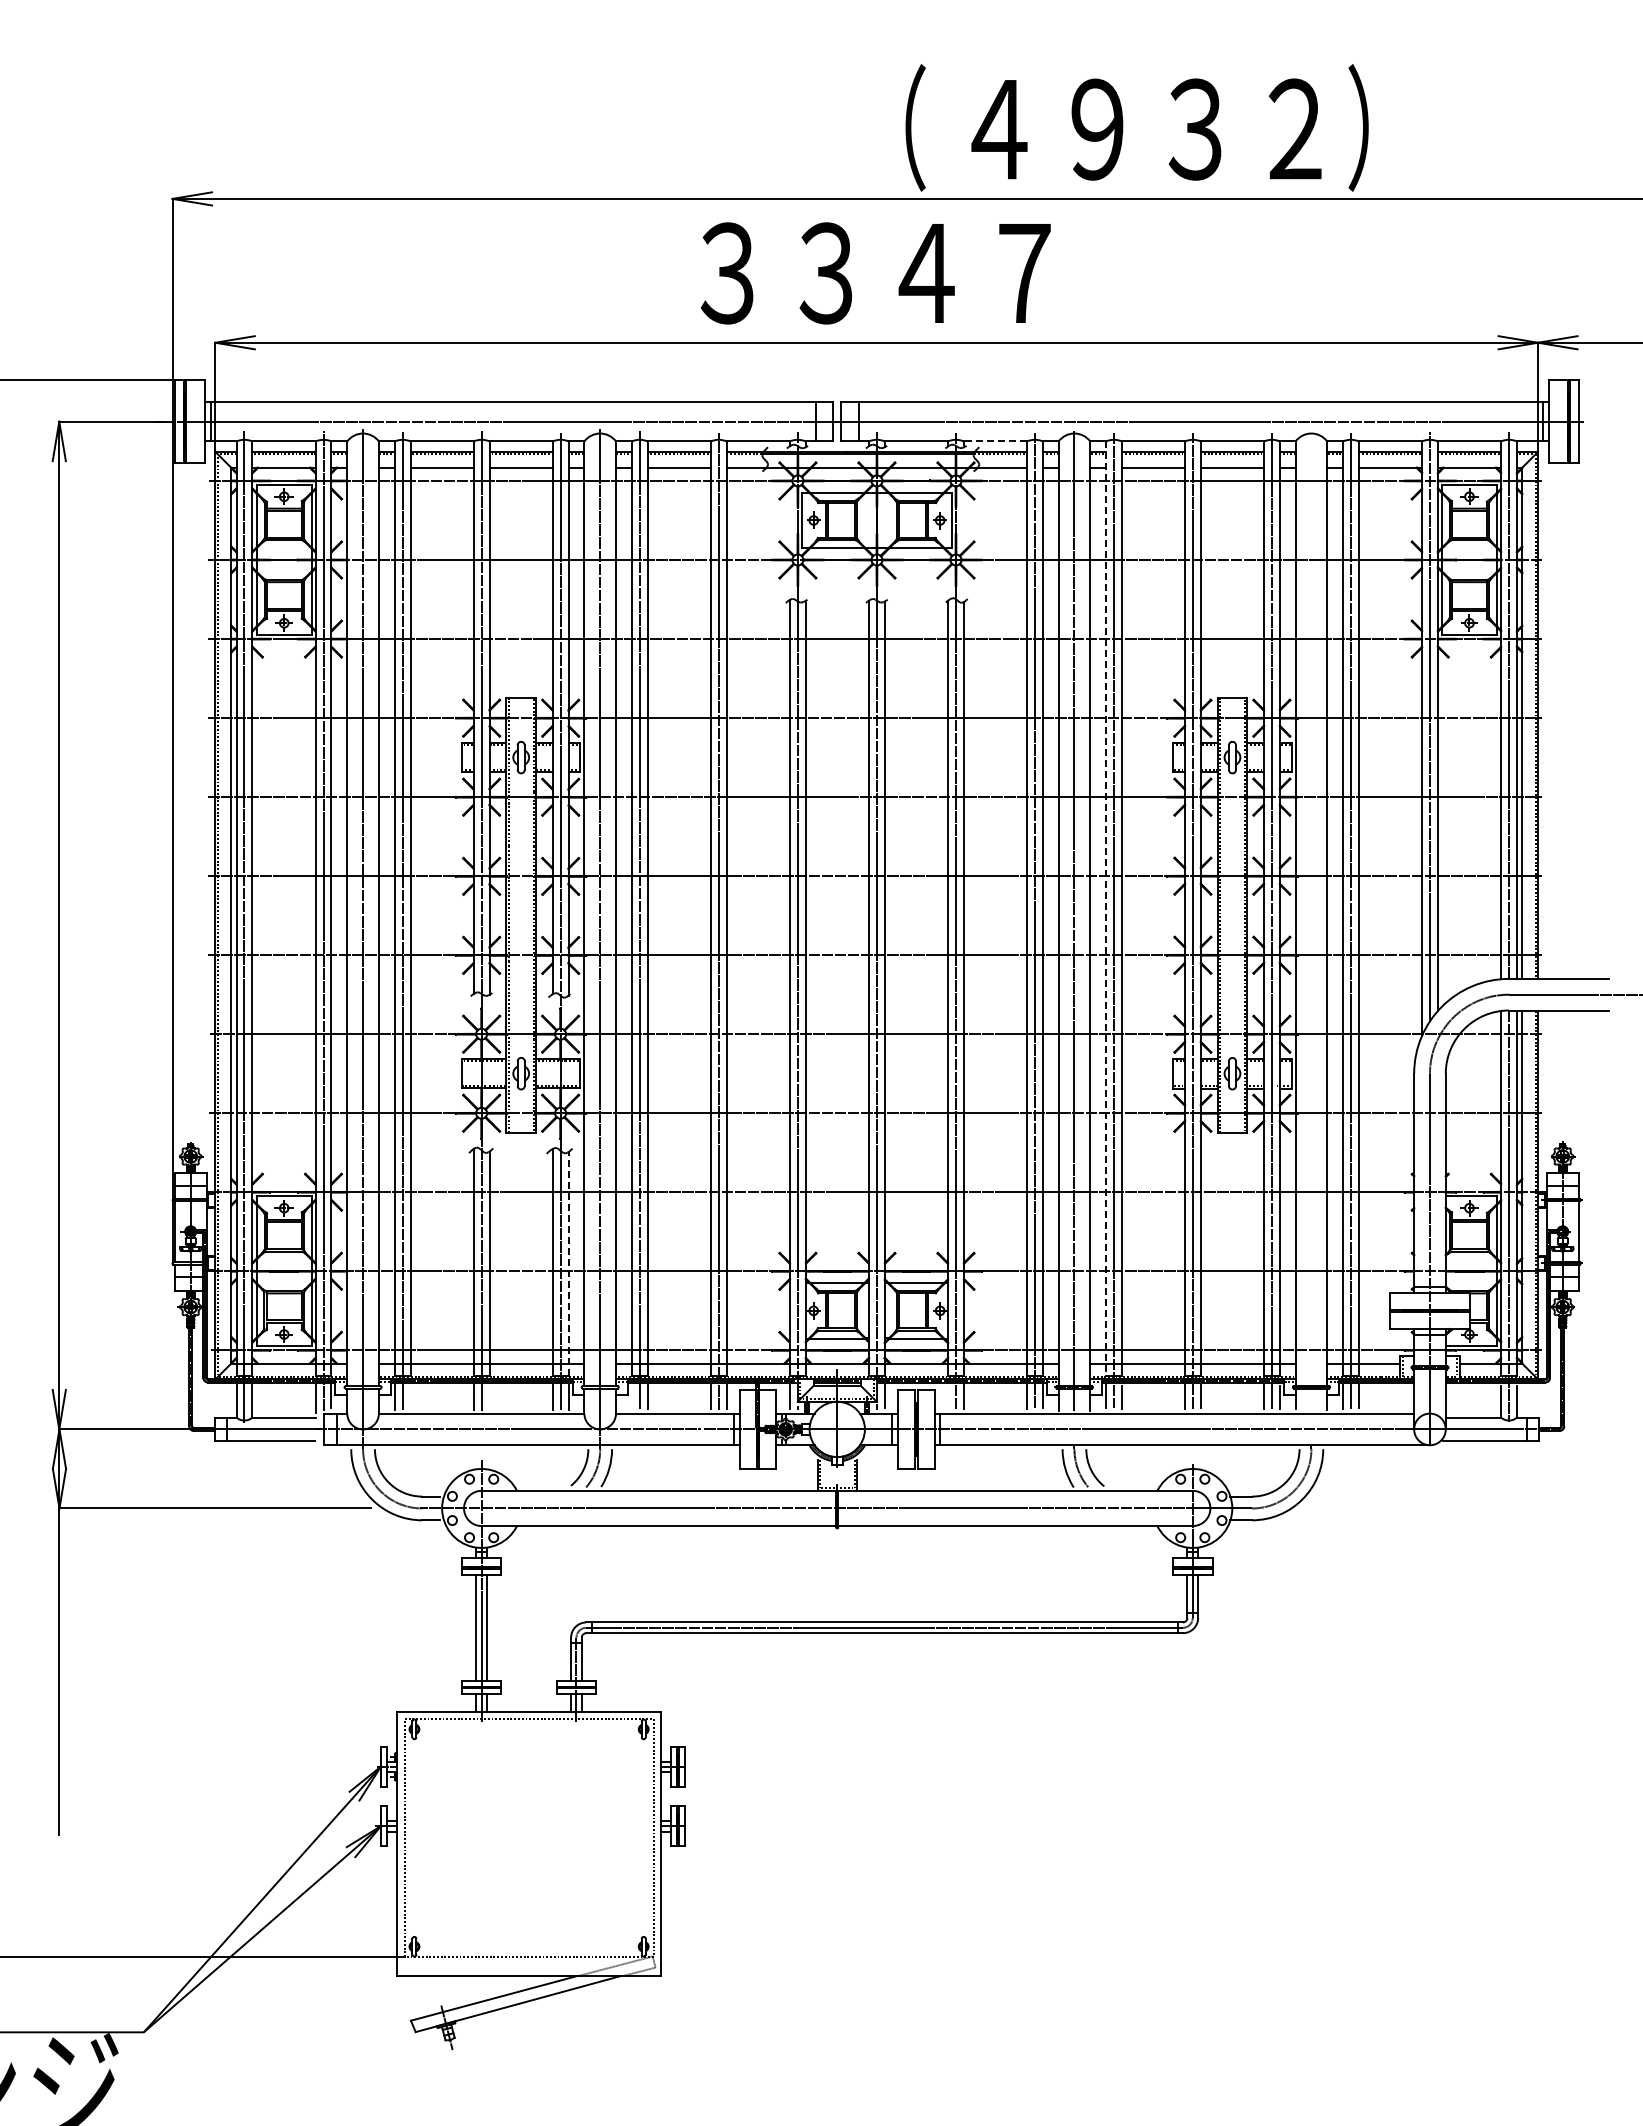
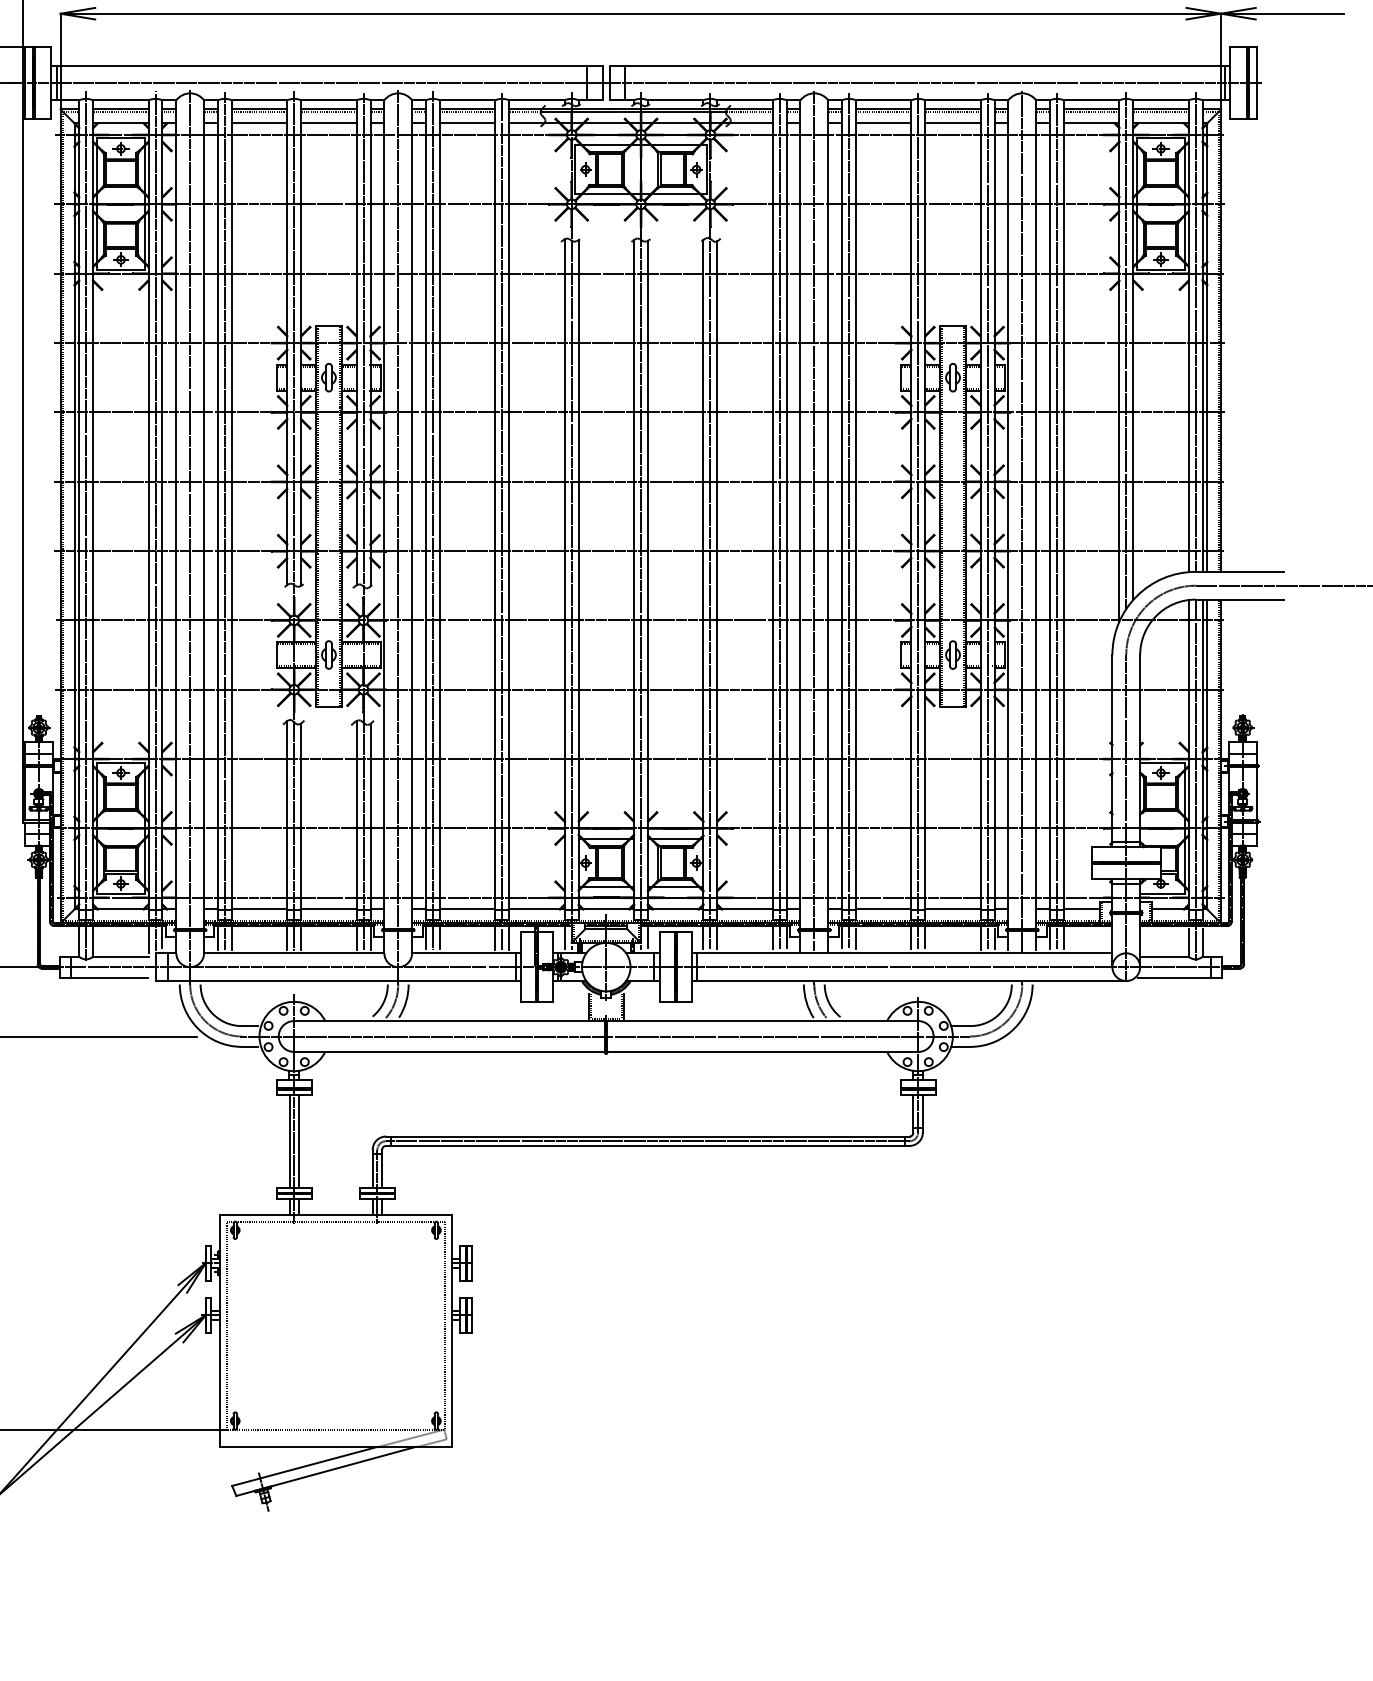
line: (995, 441) -> (745, 100), dashed -> solid
line: (1106, 909) -> (842, 510), dashed -> solid
line: (1311, 921) -> (1022, 521), added
line: (568, 1263) -> (370, 821), dashed -> solid
line: (631, 1396) -> (425, 938), added
line: (410, 1397) -> (231, 939), added
line: (489, 1397) -> (301, 939), added
line: (948, 1397) -> (703, 939), added

